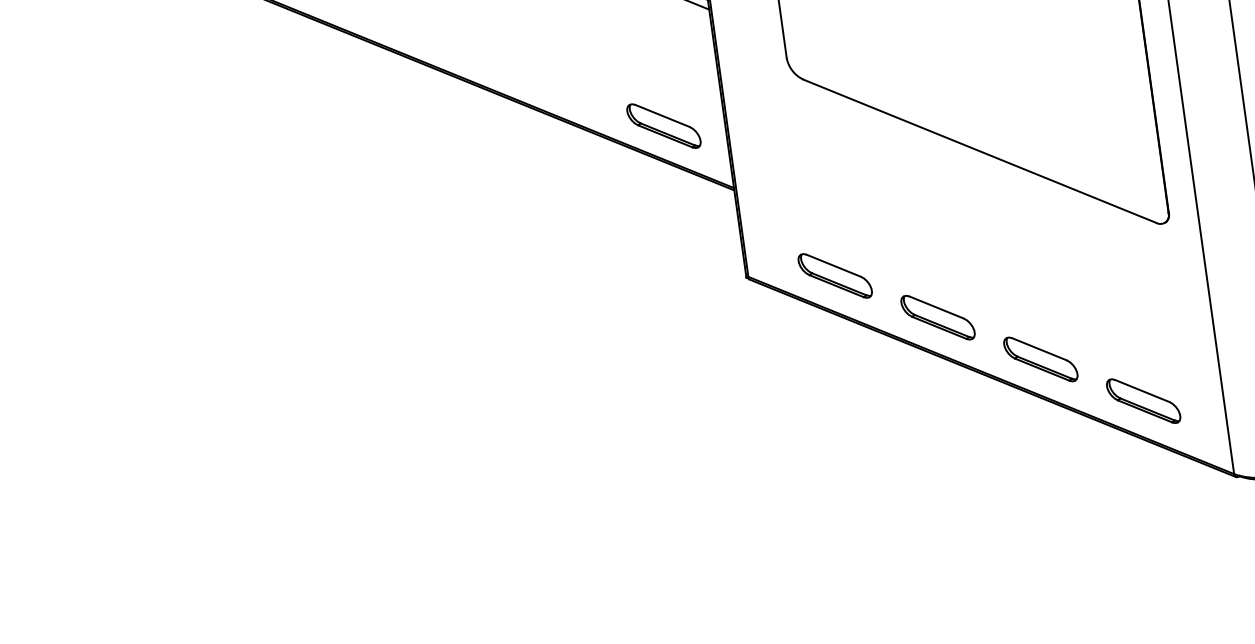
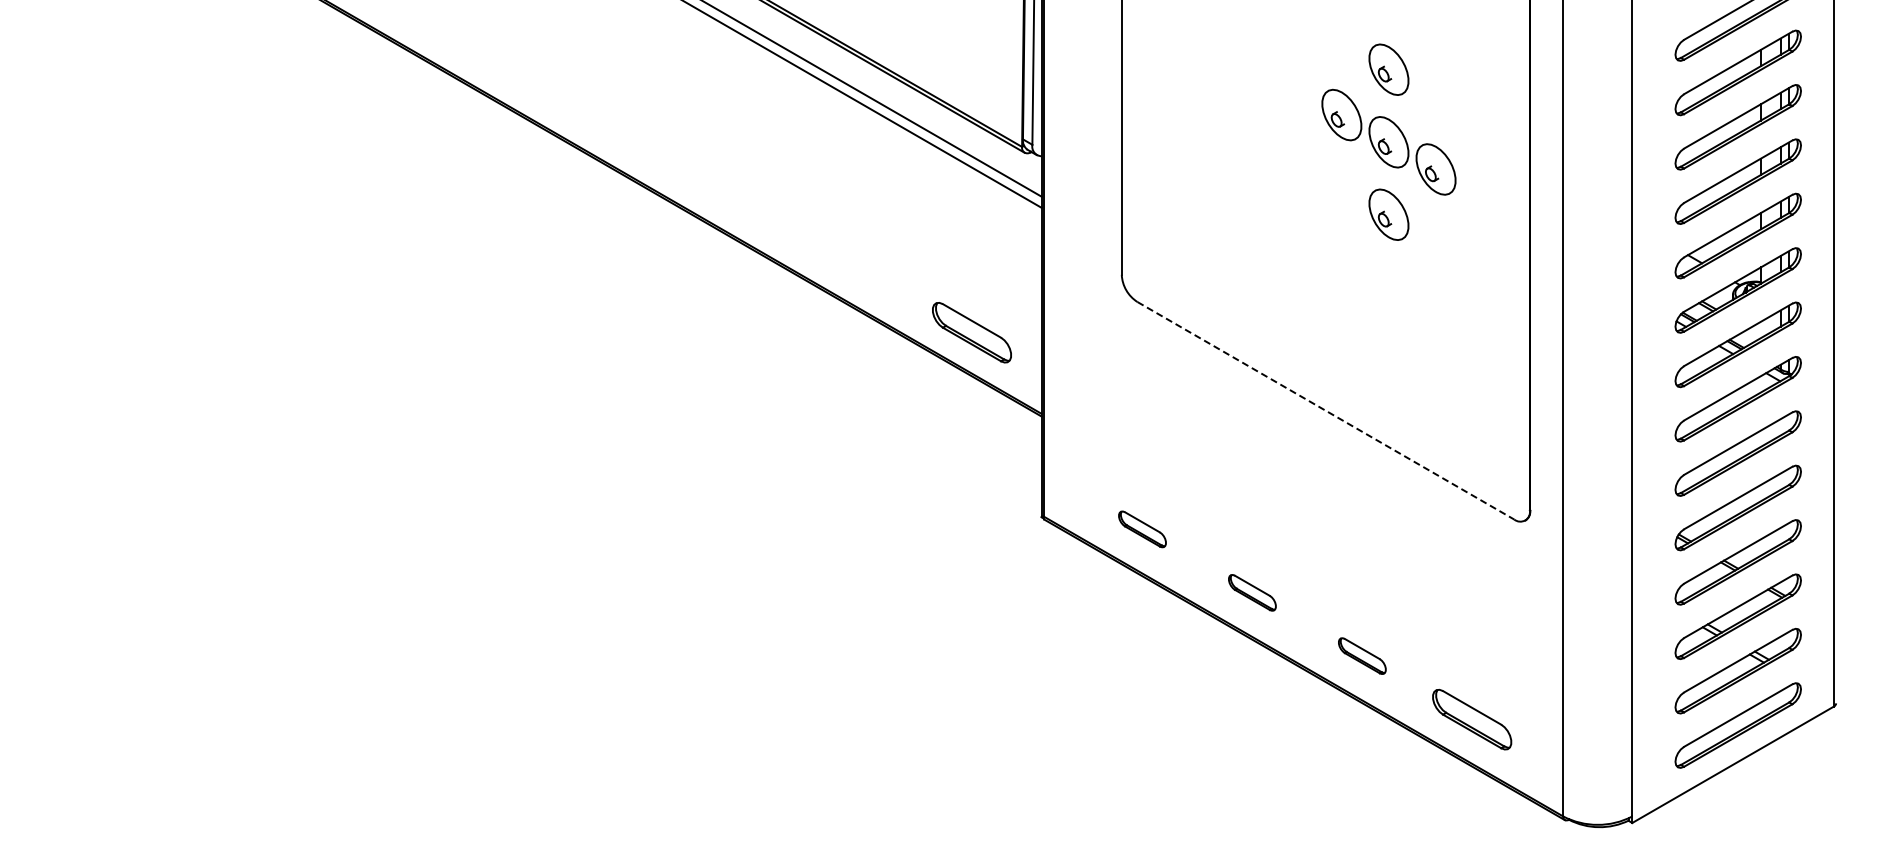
line: (979, 151) -> (1325, 410), solid -> dashed
part: (835, 276) -> (1142, 529), size x0.6
part: (938, 317) -> (1252, 592), size x0.6
part: (1040, 358) -> (1362, 655), size x0.6

